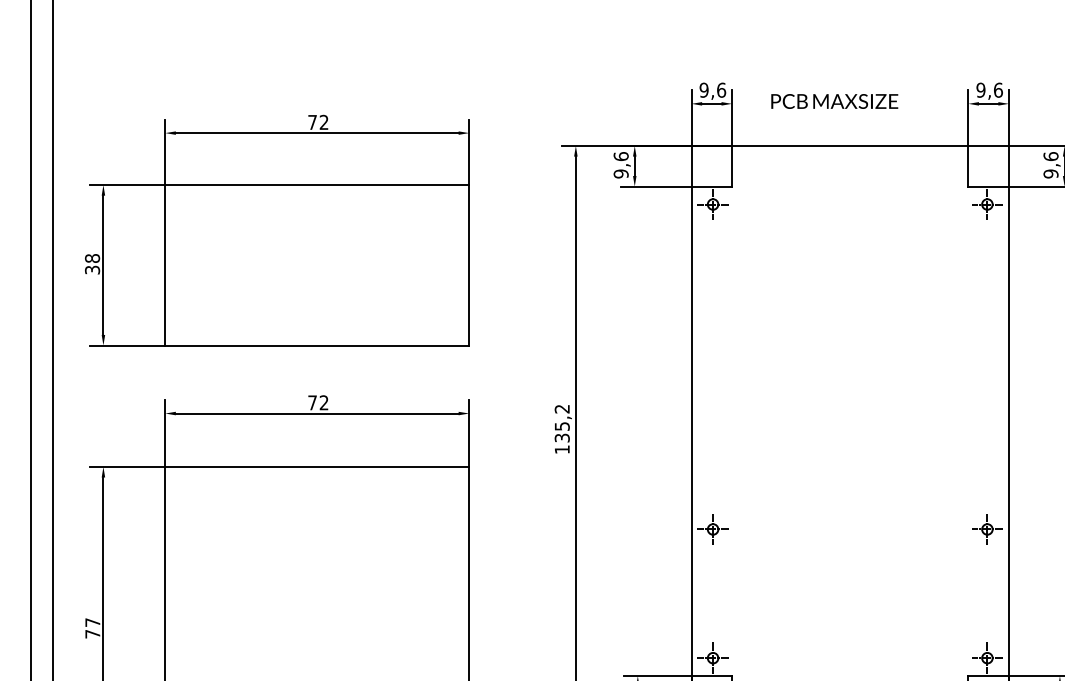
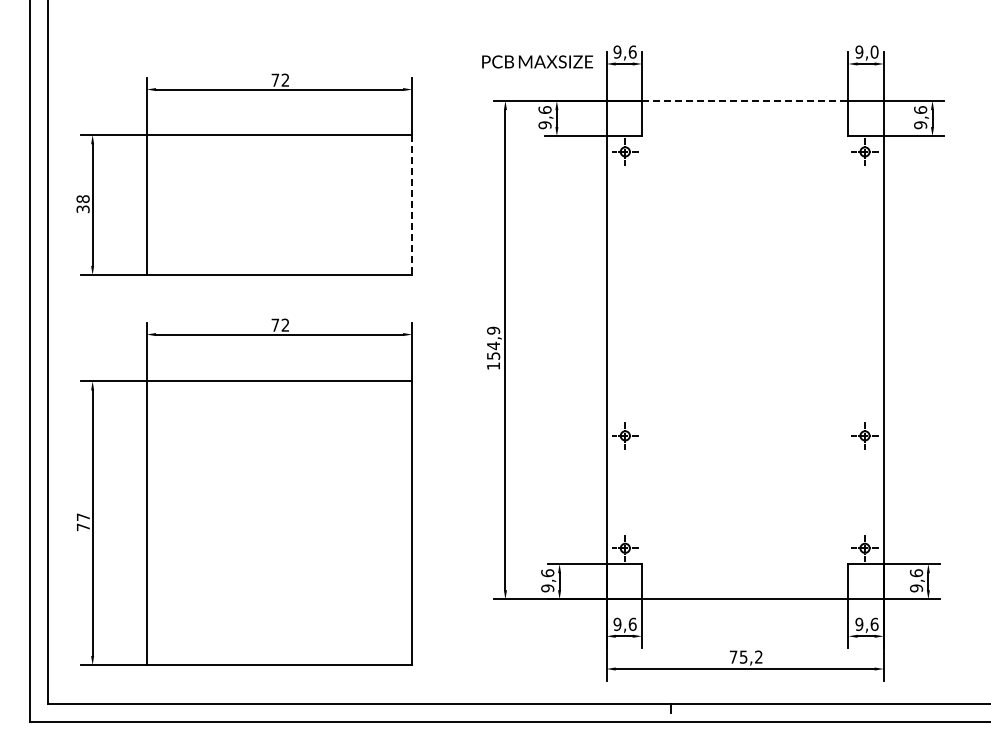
text: (998, 89) -> (874, 51), 9,6 -> 9,0
text: (834, 101) -> (537, 61), moved
line: (850, 145) -> (745, 100), solid -> dashed
line: (469, 265) -> (412, 205), solid -> dashed
text: (562, 422) -> (493, 342), 135,2 -> 154,9

